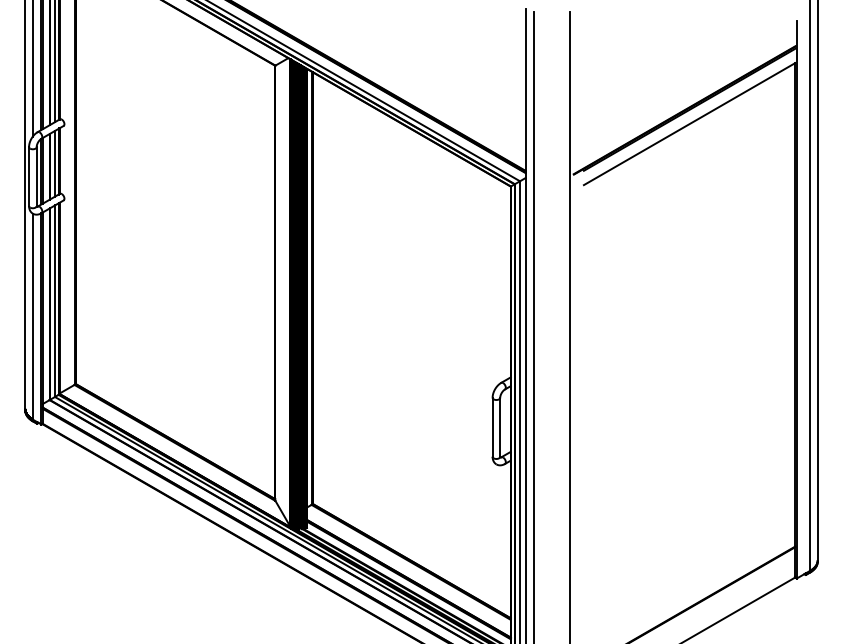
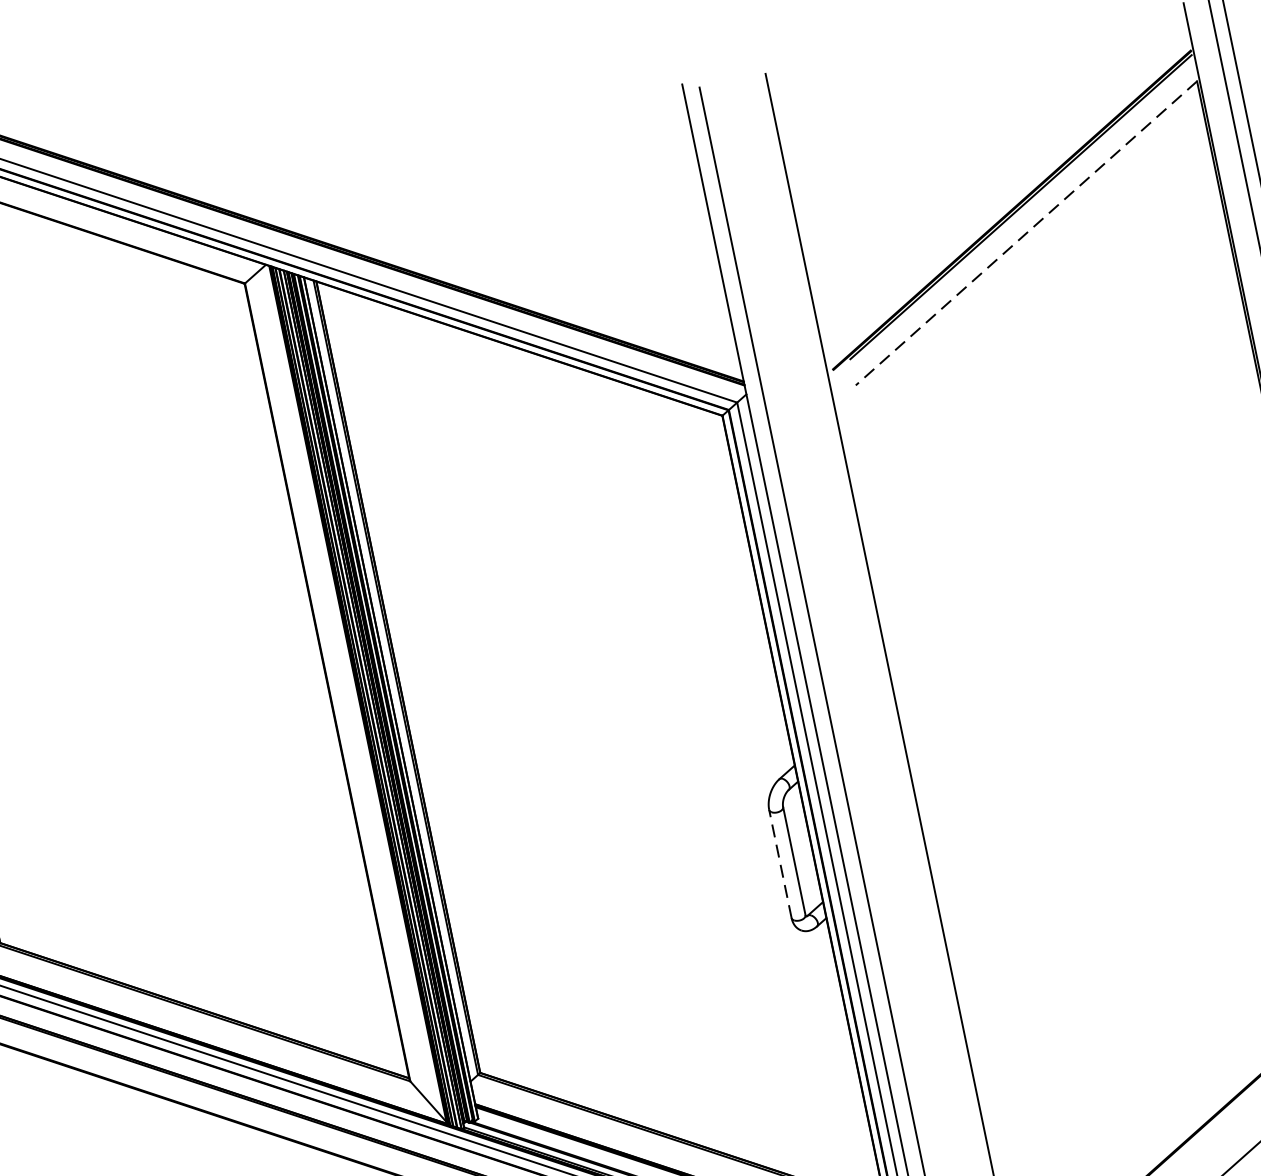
line: (689, 124) -> (1026, 234), solid -> dashed
line: (492, 426) -> (779, 862), solid -> dashed

